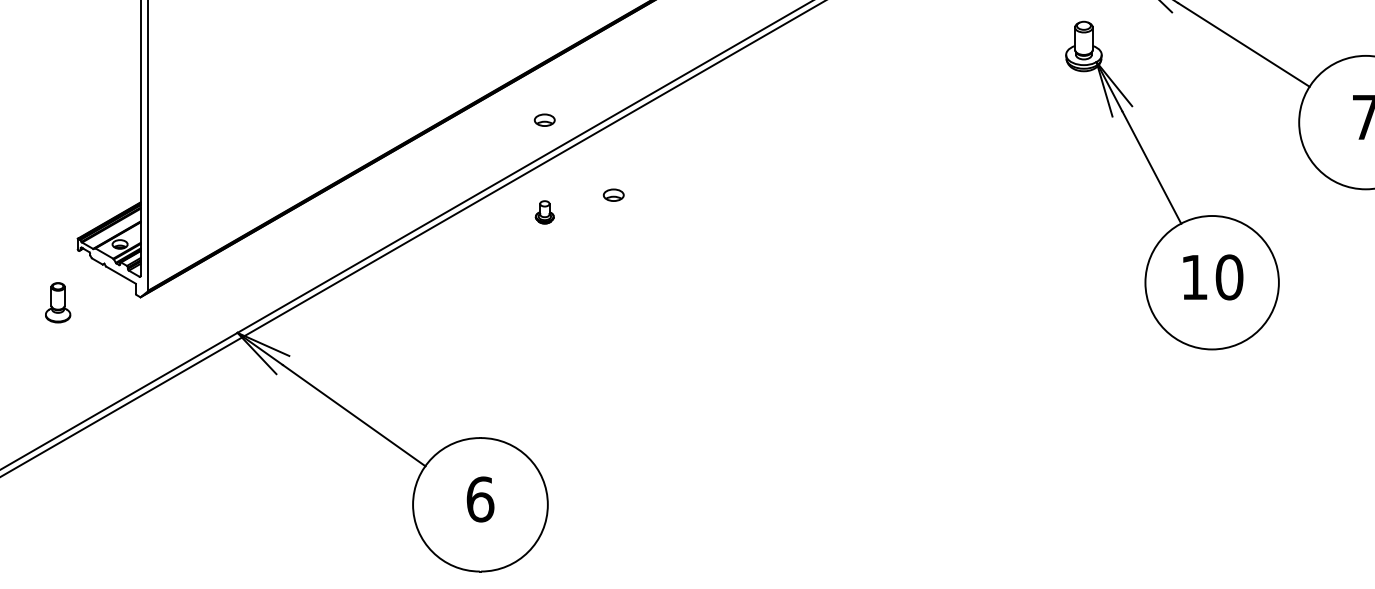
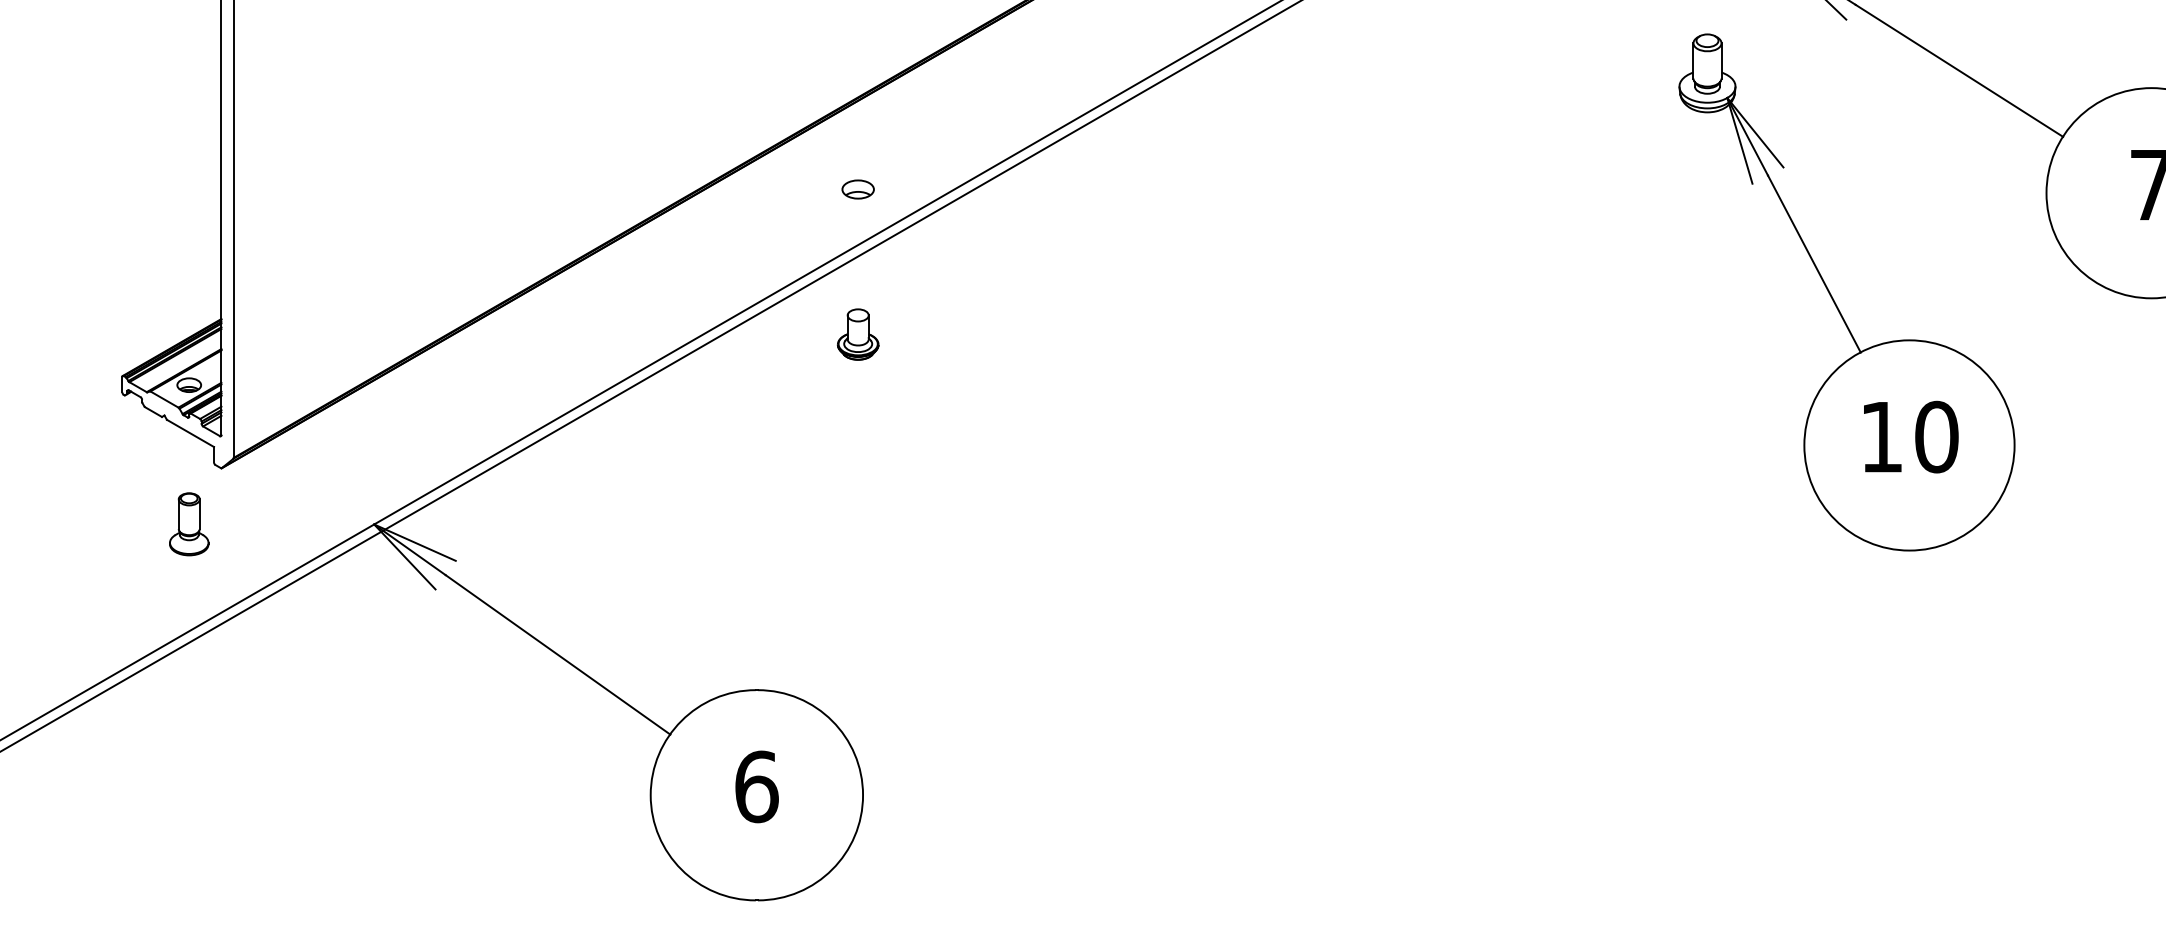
part: (613, 194) -> (966, 306), removed
part: (544, 212) -> (857, 334), size x1.43
part: (58, 302) -> (189, 523), moved

